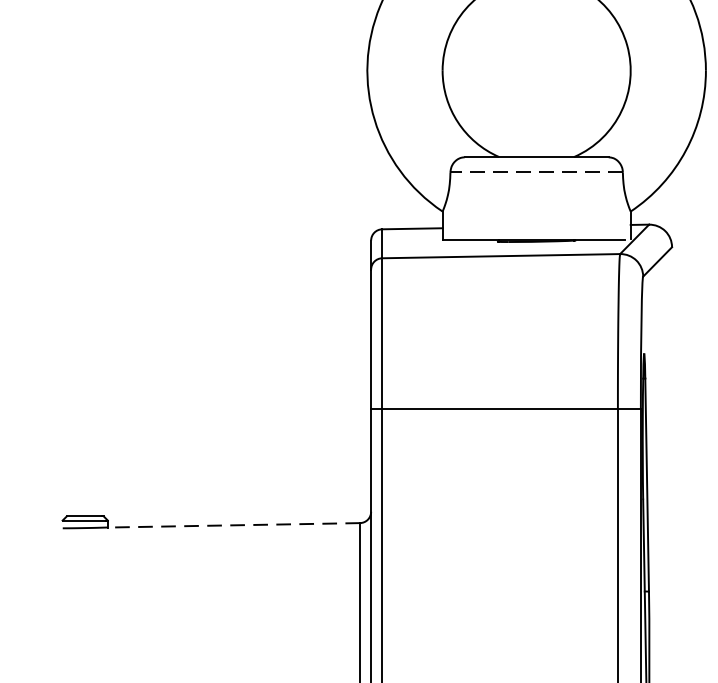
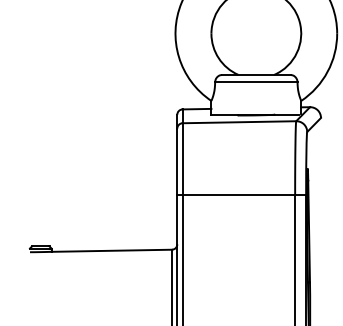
line: (534, 172) -> (255, 82), dashed -> solid
line: (233, 524) -> (111, 250), dashed -> solid

